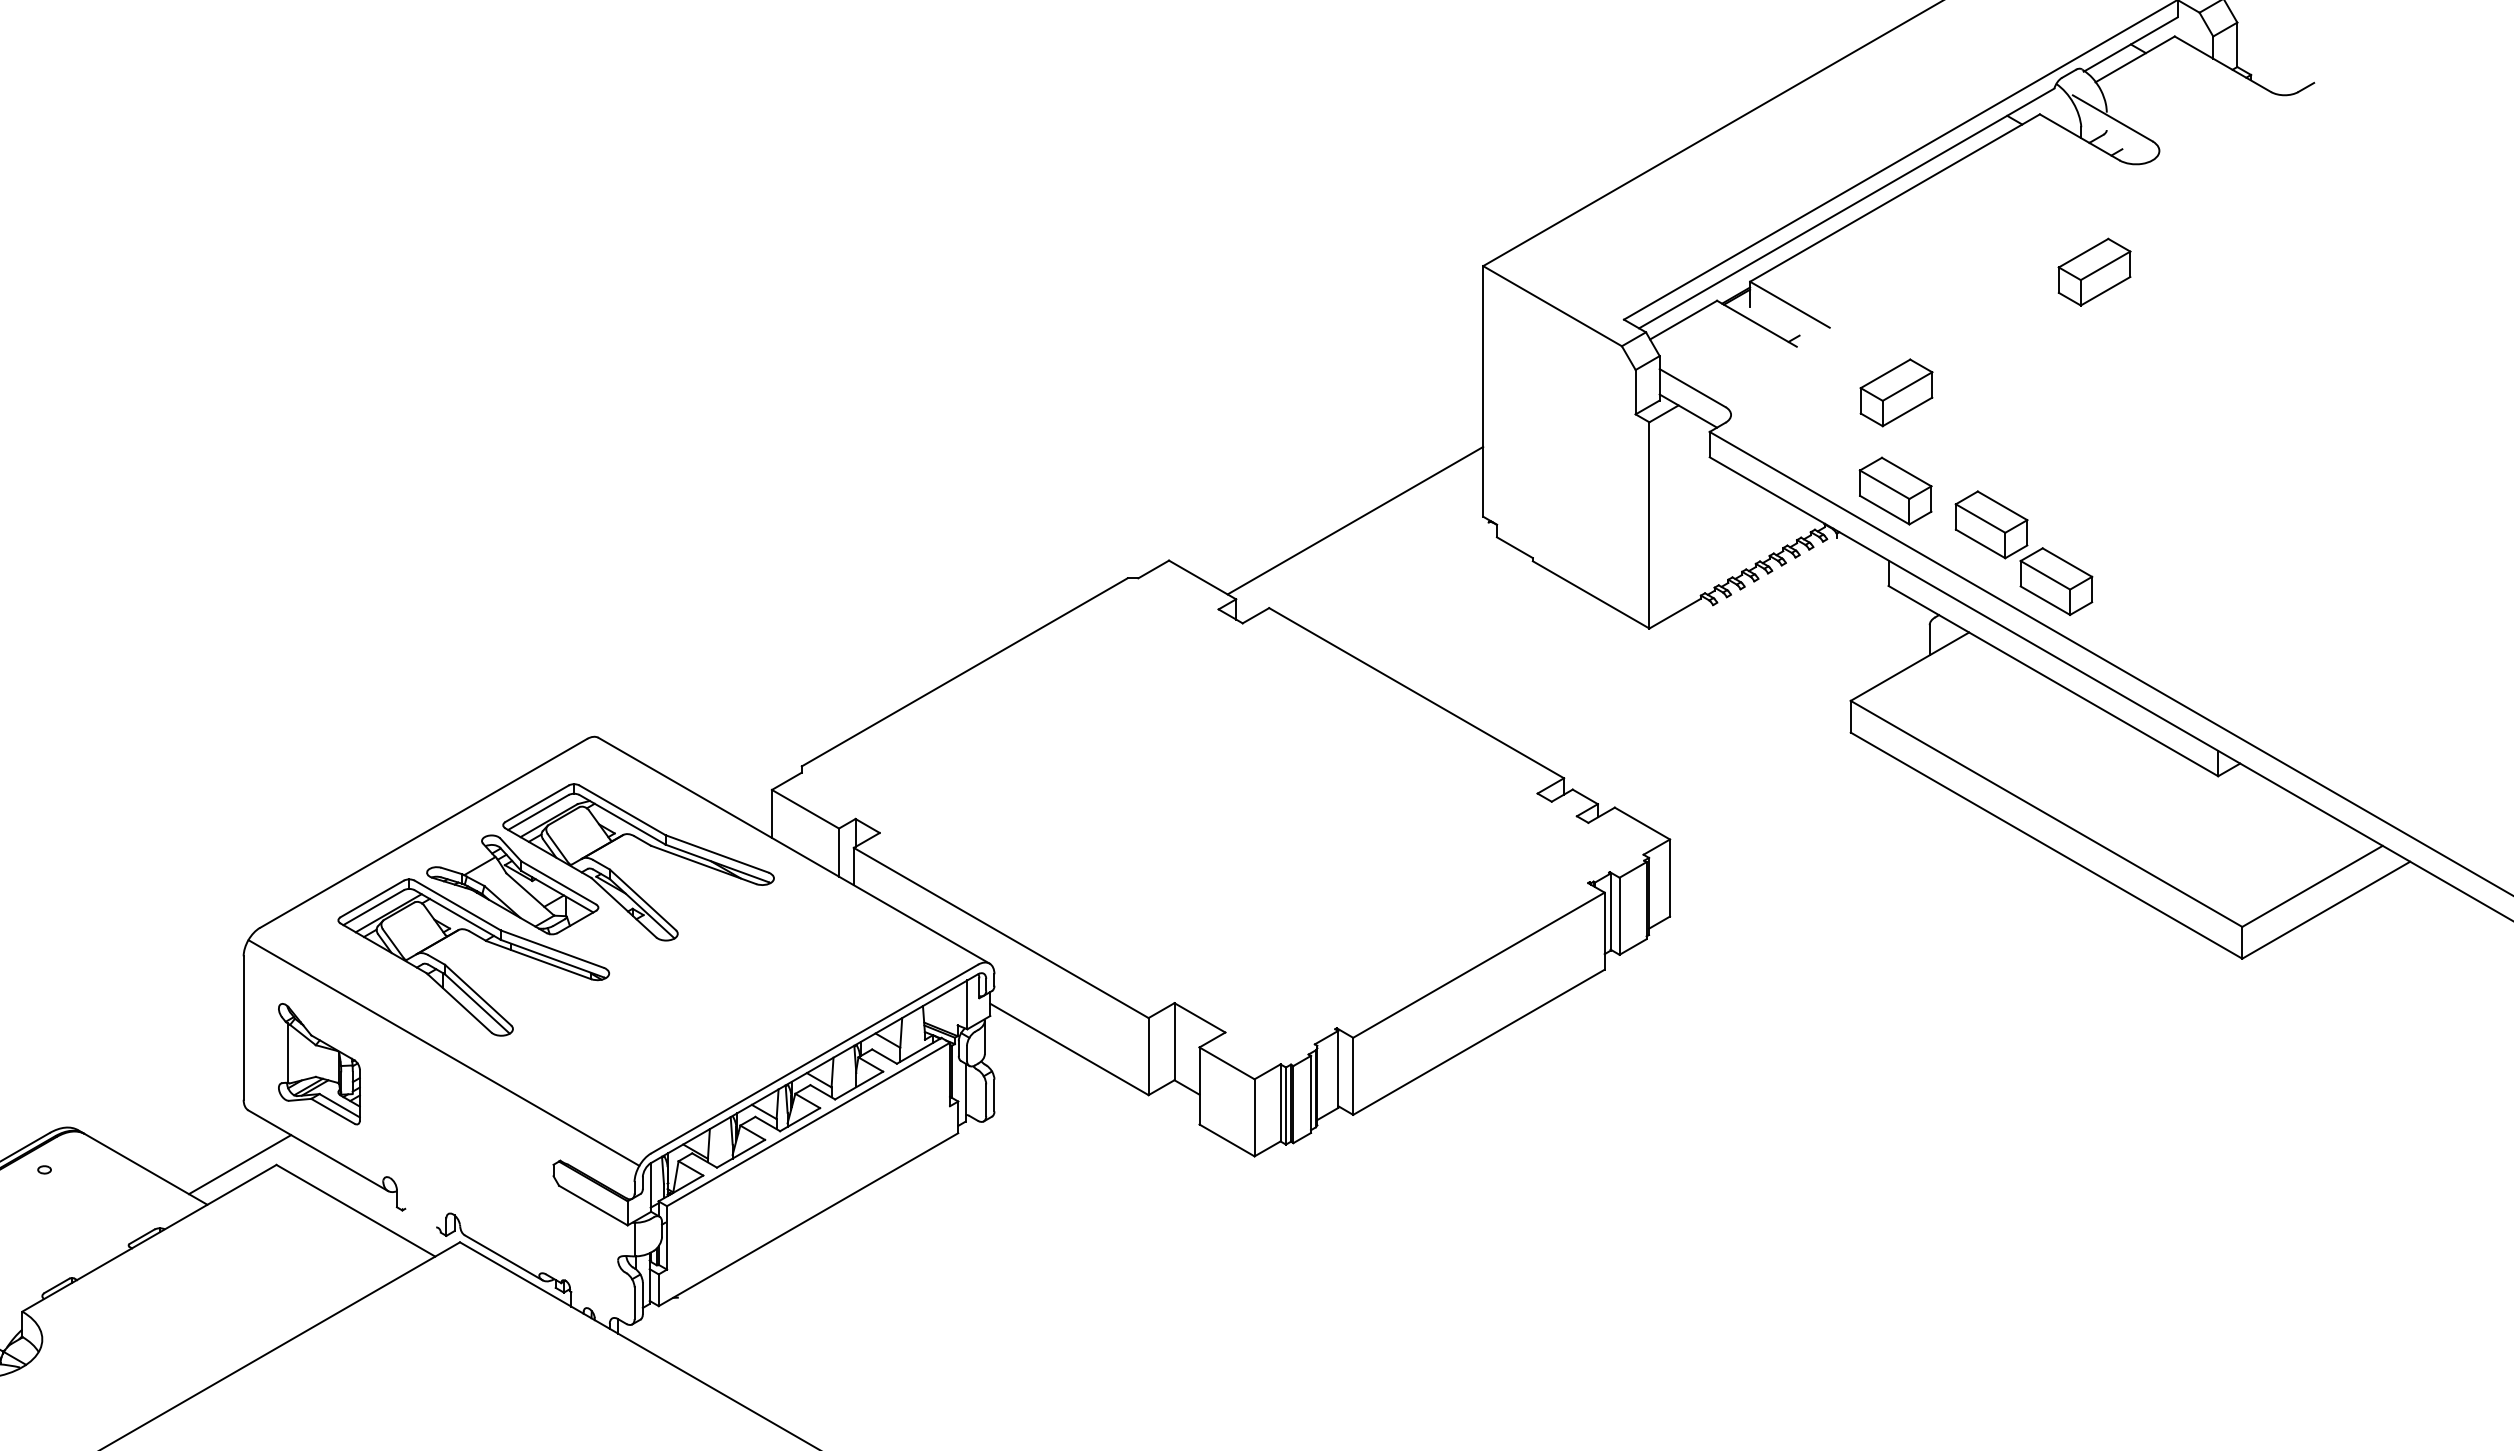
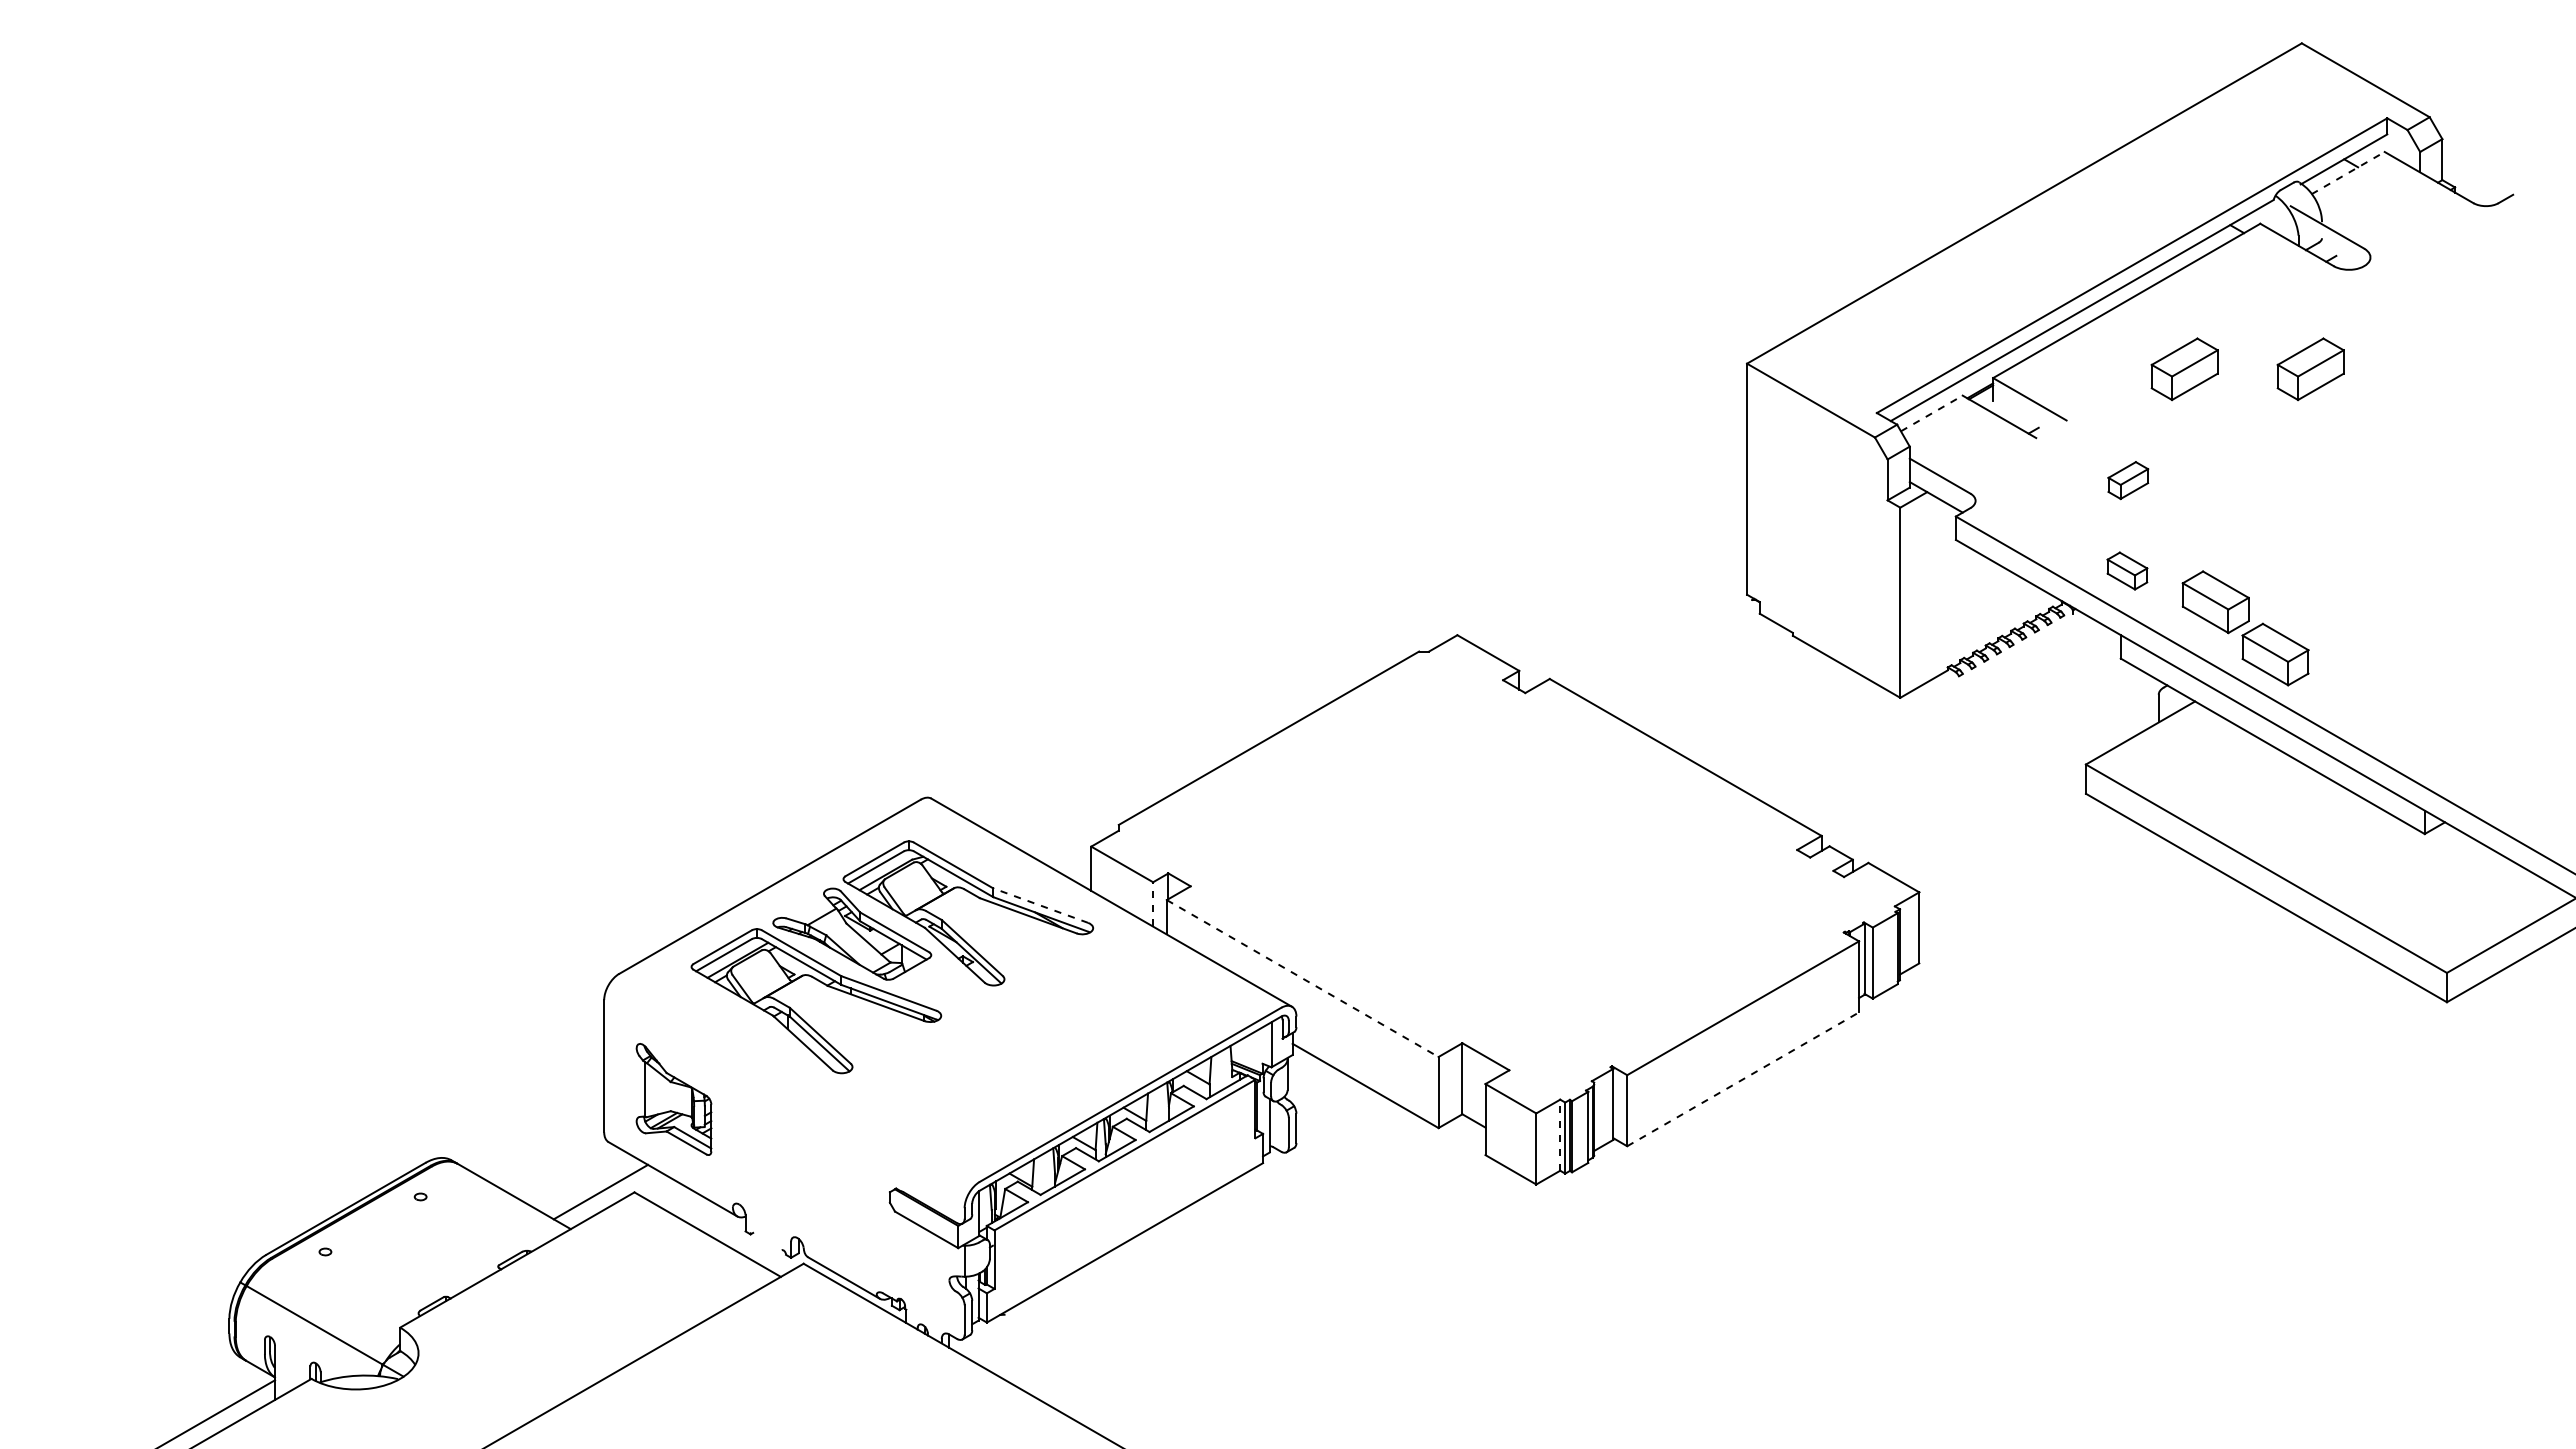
line: (2135, 58) -> (2348, 172), solid -> dashed
part: (1957, 272) -> (2184, 369), added
line: (1683, 320) -> (1931, 413), solid -> dashed
part: (1896, 392) -> (2128, 480), size x0.6
part: (1895, 490) -> (2127, 570), size x0.6
line: (1355, 520) -> (1629, 598), removed
line: (839, 851) -> (1153, 903), solid -> dashed
line: (716, 853) -> (1040, 905), solid -> dashed
line: (1001, 932) -> (1302, 978), solid -> dashed
line: (1479, 1042) -> (1743, 1079), solid -> dashed
line: (443, 1053) -> (788, 1089), removed
line: (1280, 1103) -> (1560, 1135), solid -> dashed

